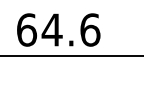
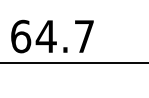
text: (90, 29) -> (84, 36), 64.6 -> 64.7

